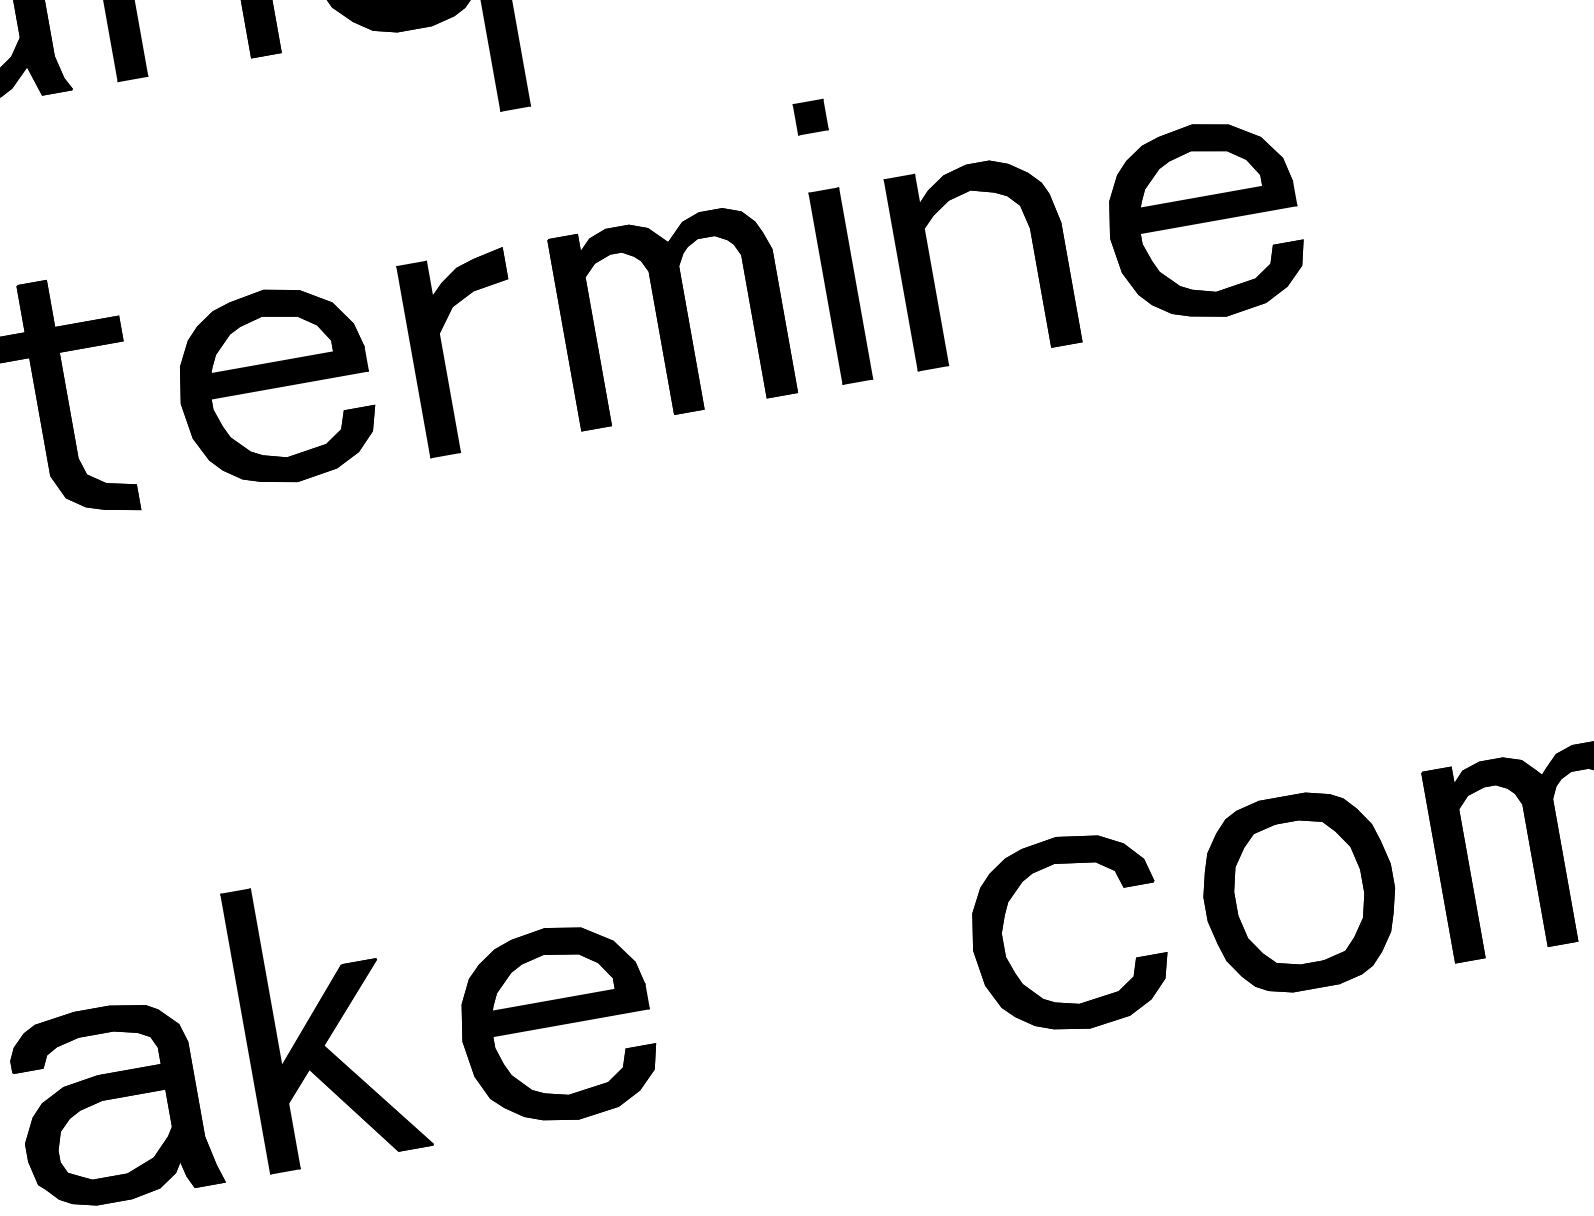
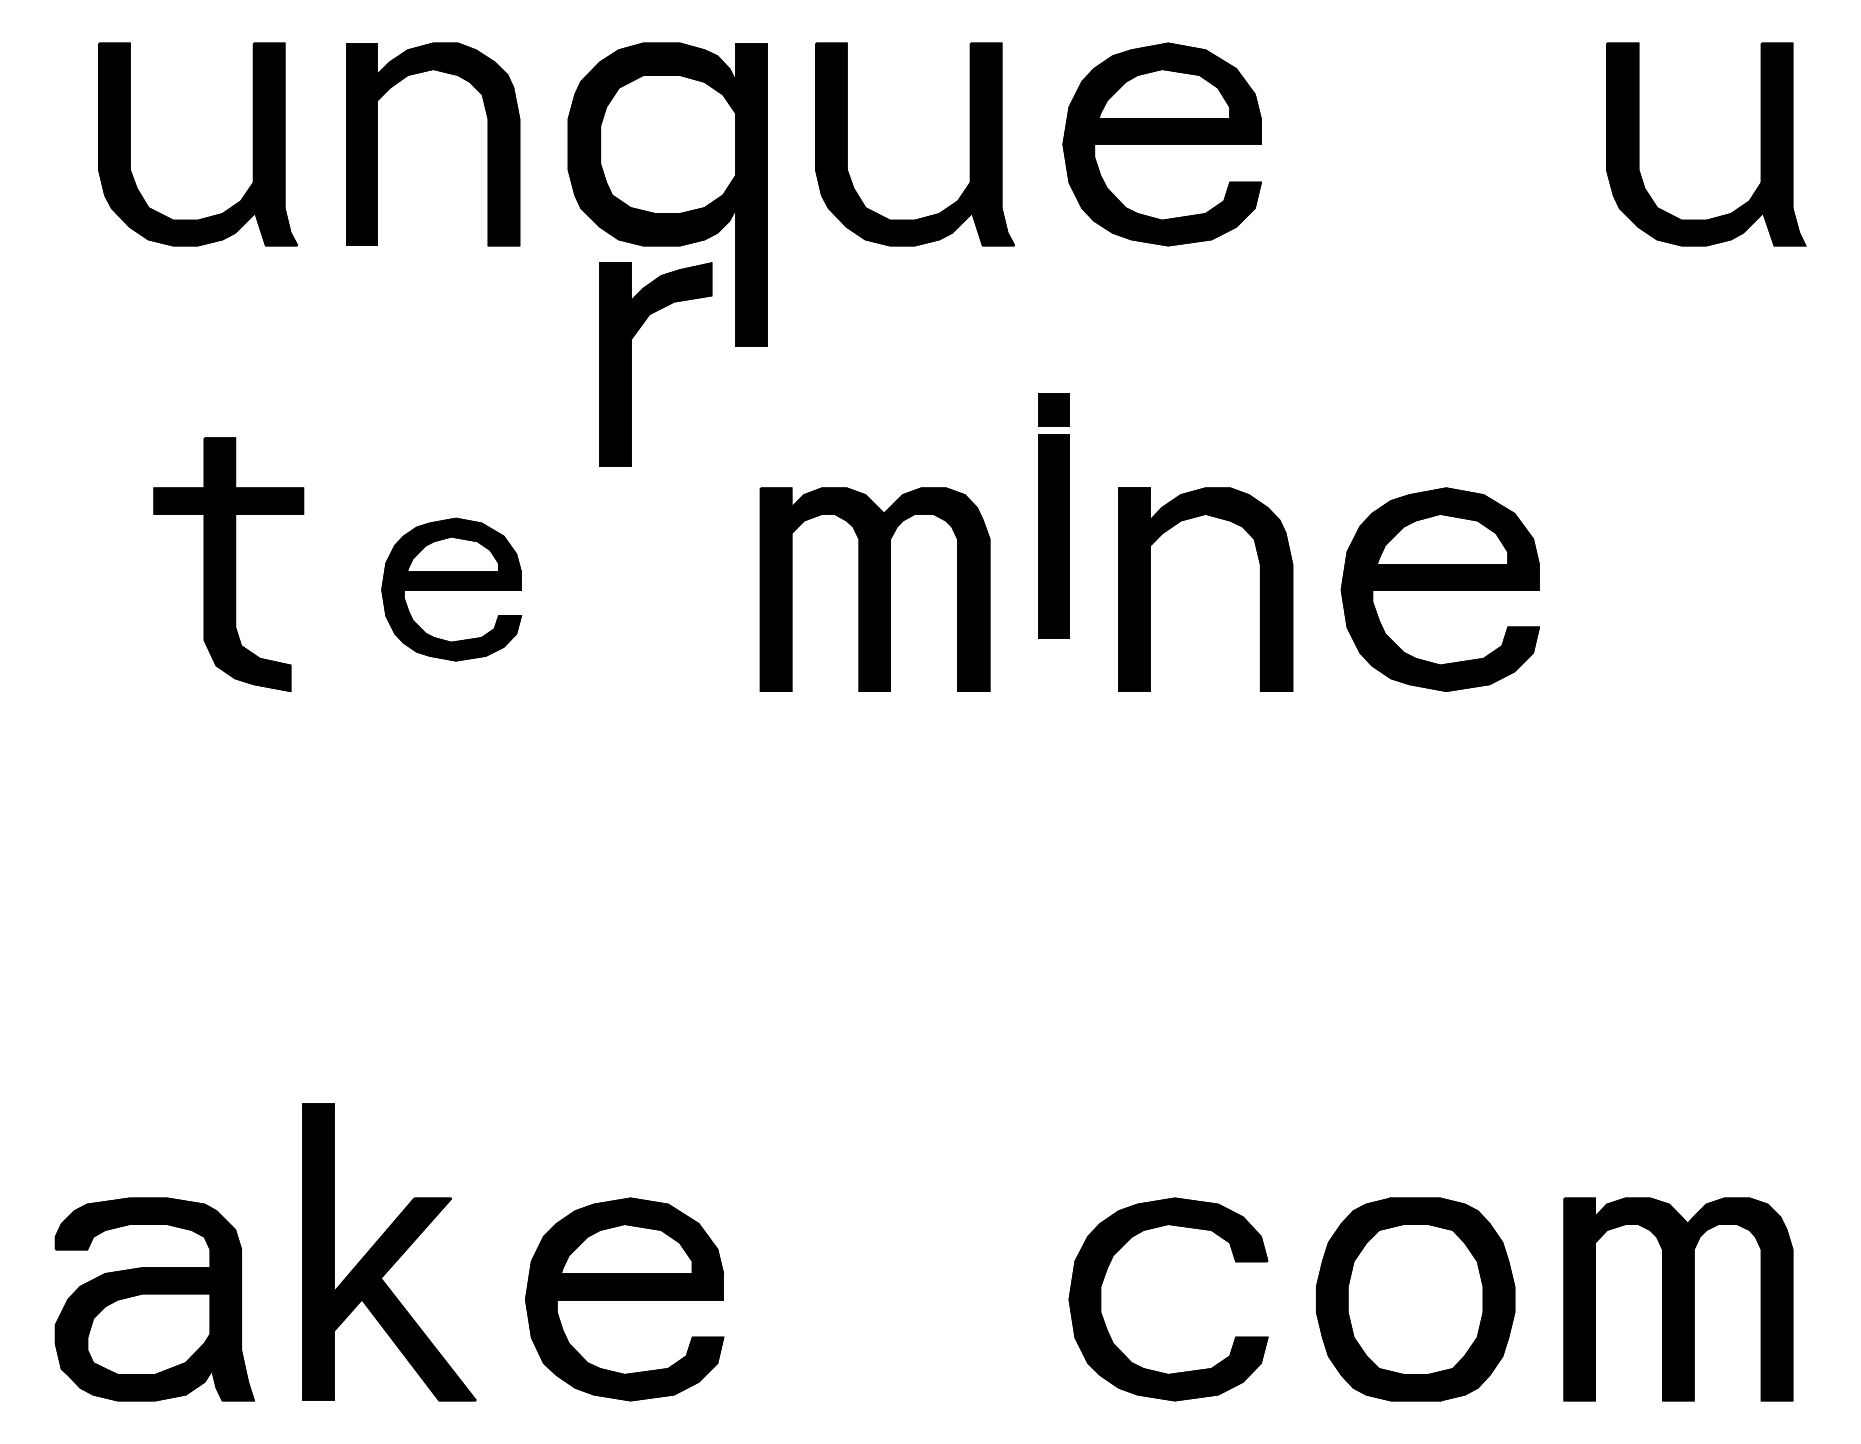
part: (840, 286) -> (1053, 536), moved
part: (443, 356) -> (631, 364), moved
part: (274, 386) -> (451, 589), size x0.7

